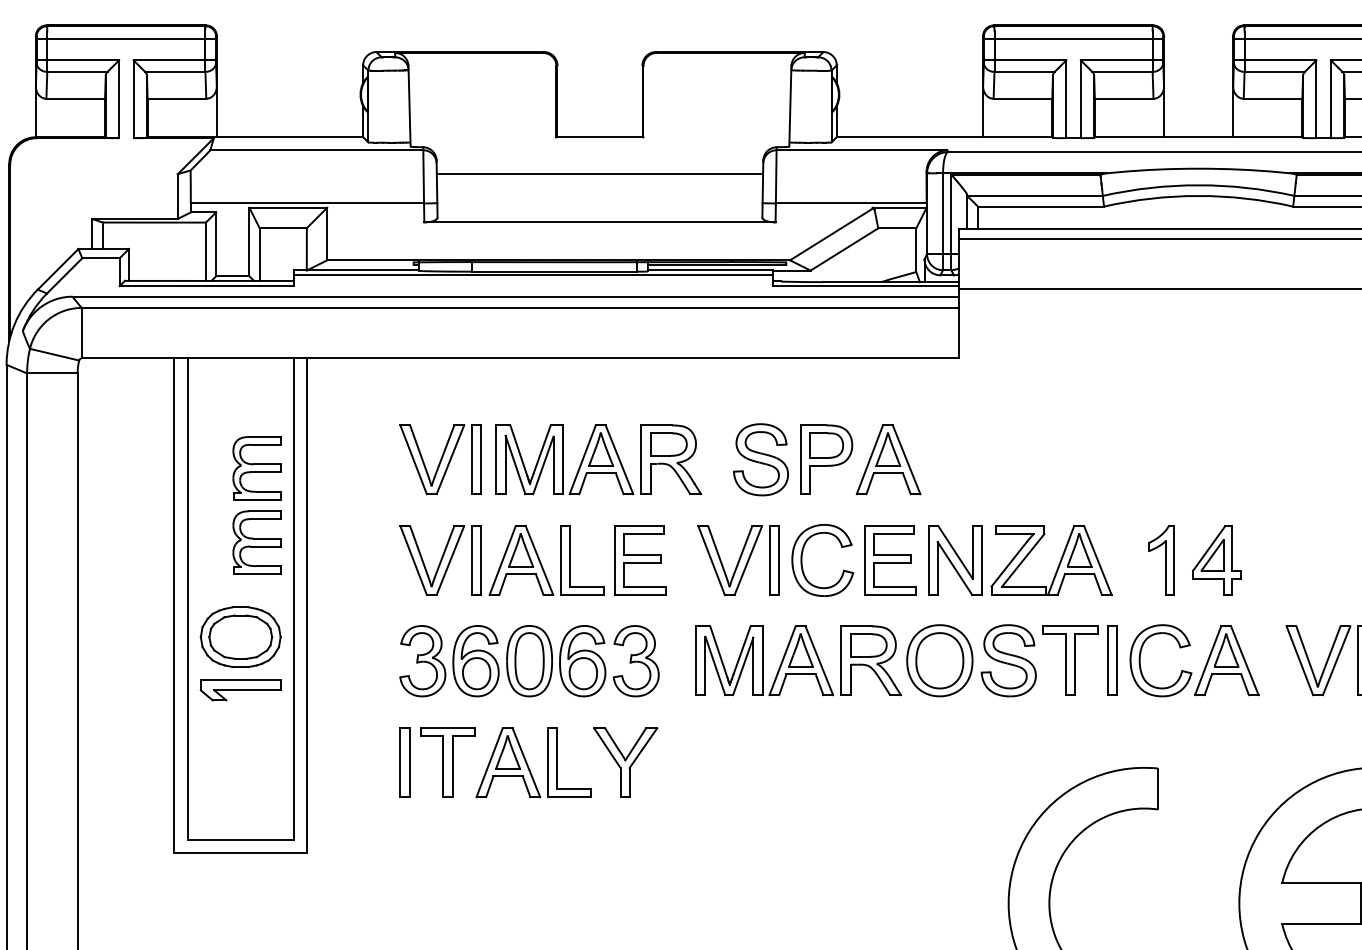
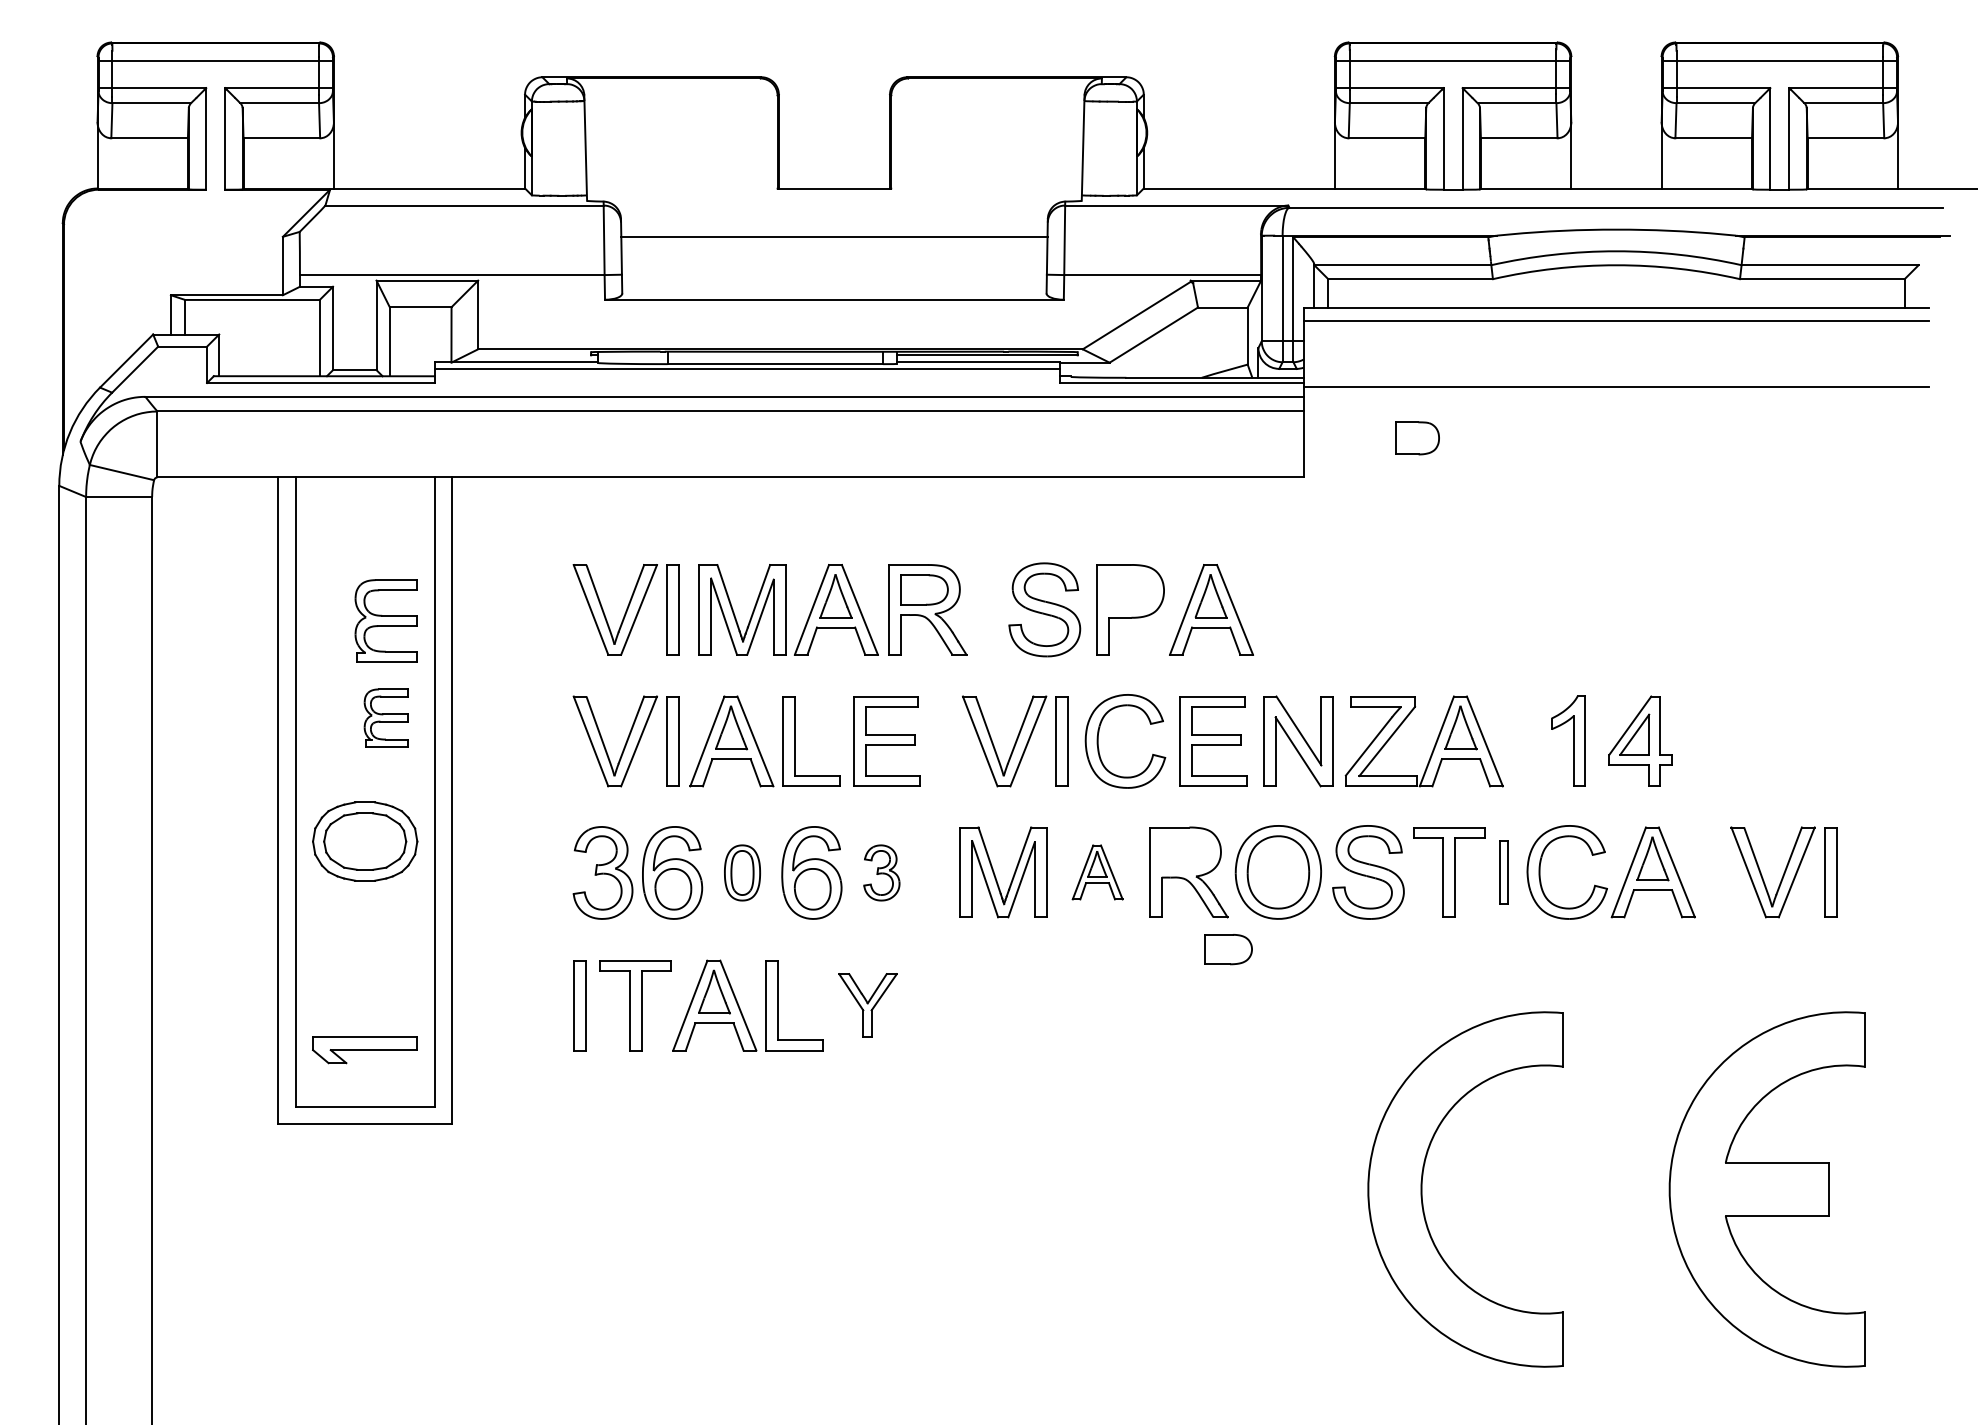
part: (826, 445) -> (1417, 438), moved
part: (256, 542) -> (385, 717), size x0.7
part: (868, 645) -> (1228, 949), moved
part: (529, 660) -> (742, 872), size x0.6
part: (635, 660) -> (881, 872), size x0.6
part: (801, 660) -> (1097, 872), size x0.6
part: (1112, 660) -> (1503, 872), size x0.7
part: (240, 690) -> (364, 1050), moved
part: (625, 762) -> (867, 1005), size x0.7

